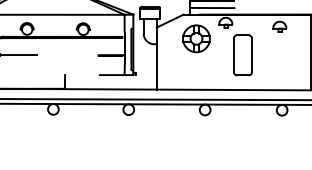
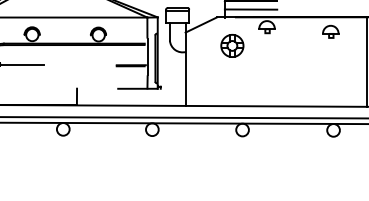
part: (196, 38) -> (232, 45), size x0.7
part: (242, 55) -> (286, 65), removed

